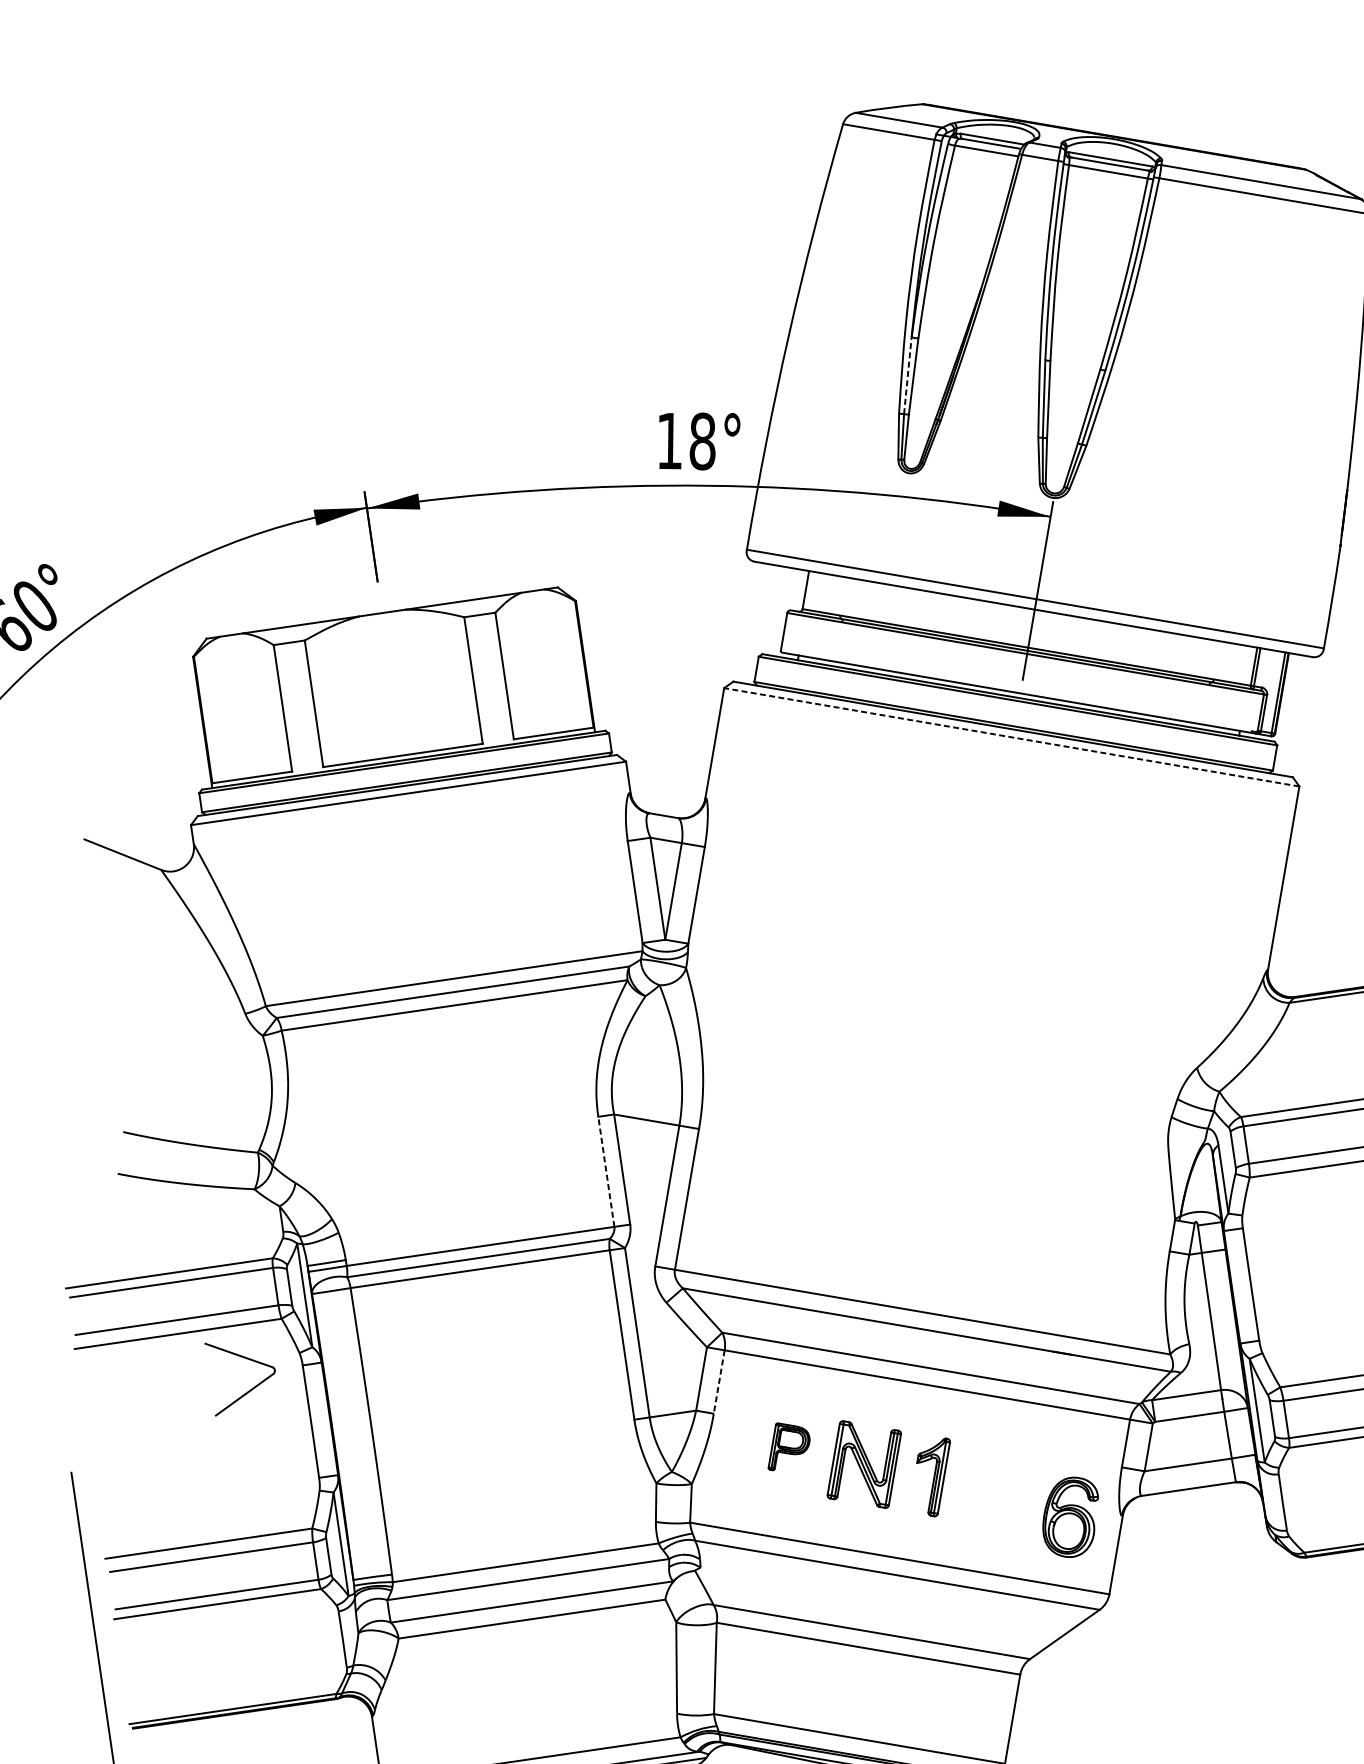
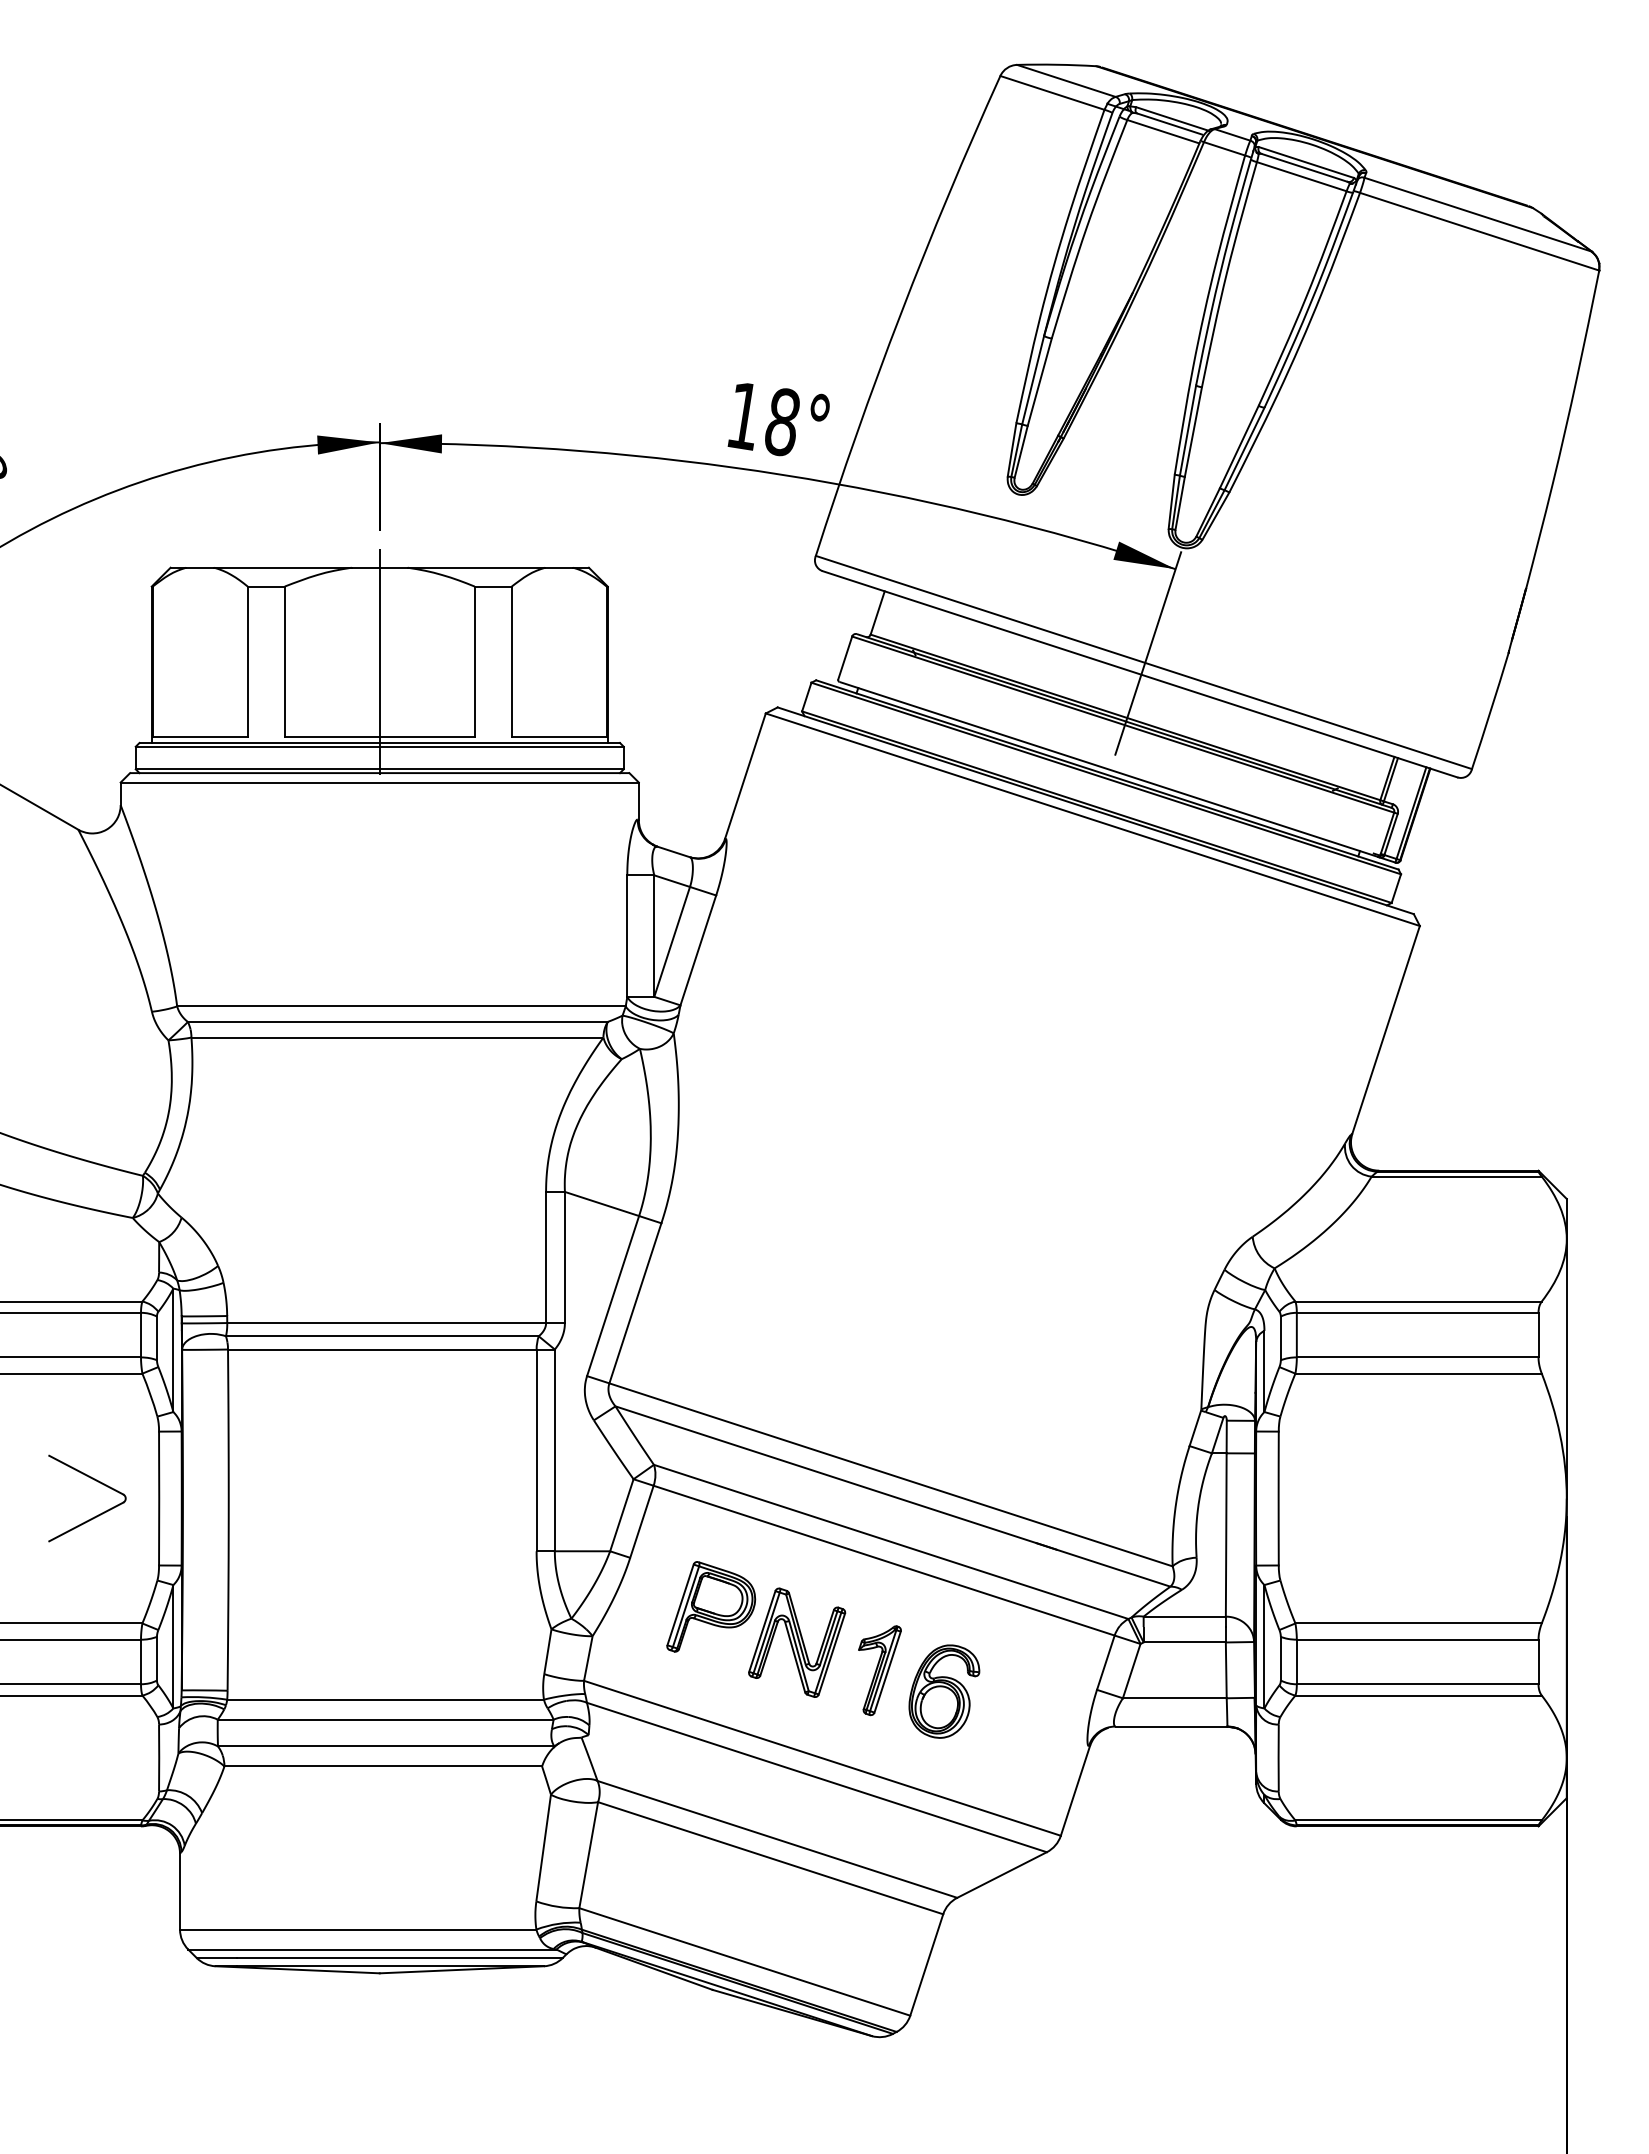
line: (908, 375) -> (1033, 380), dashed -> solid
line: (393, 691) -> (379, 661), added
line: (1011, 737) -> (1092, 819), dashed -> solid
line: (606, 1171) -> (546, 1257), dashed -> solid
part: (251, 1360) -> (99, 1483), moved
line: (718, 1381) -> (641, 1521), dashed -> solid
part: (788, 1444) -> (711, 1606), size x1.67
part: (1071, 1517) -> (944, 1691), moved

